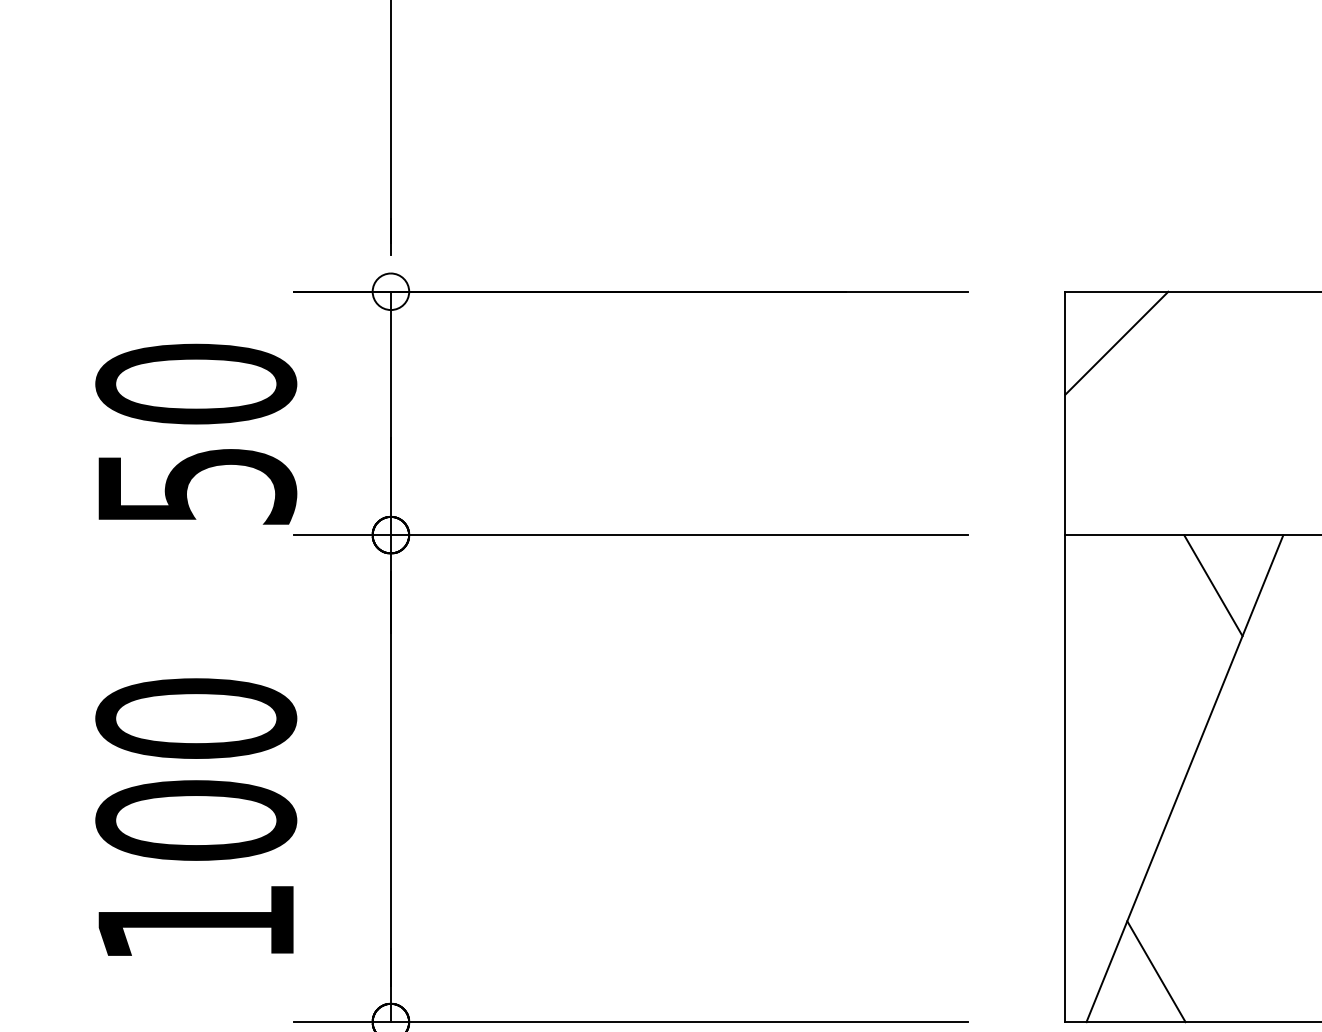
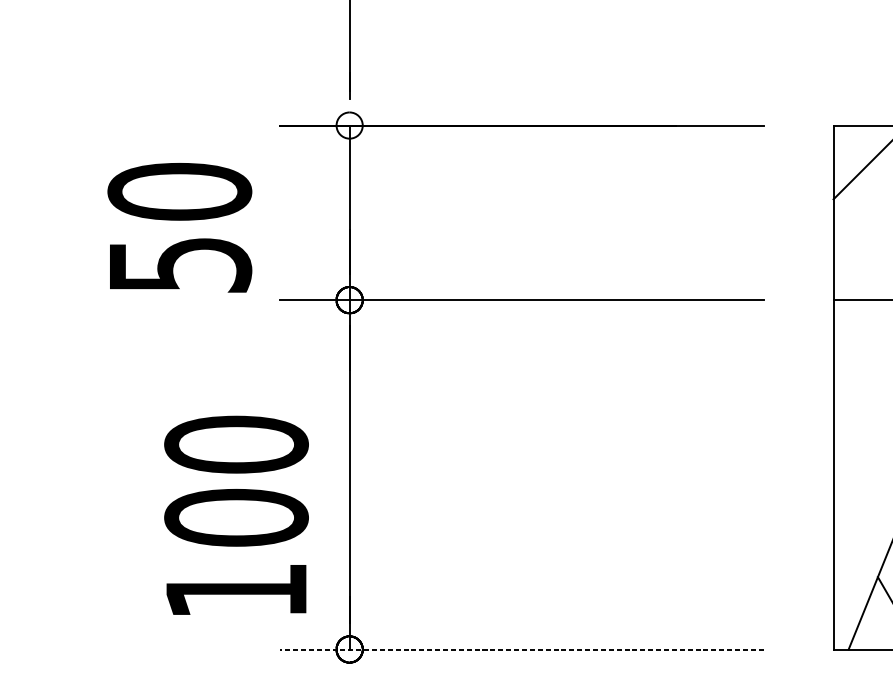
text: (196, 433) -> (180, 227), moved
text: (196, 816) -> (236, 514), moved
line: (630, 1022) -> (521, 649), solid -> dashed

